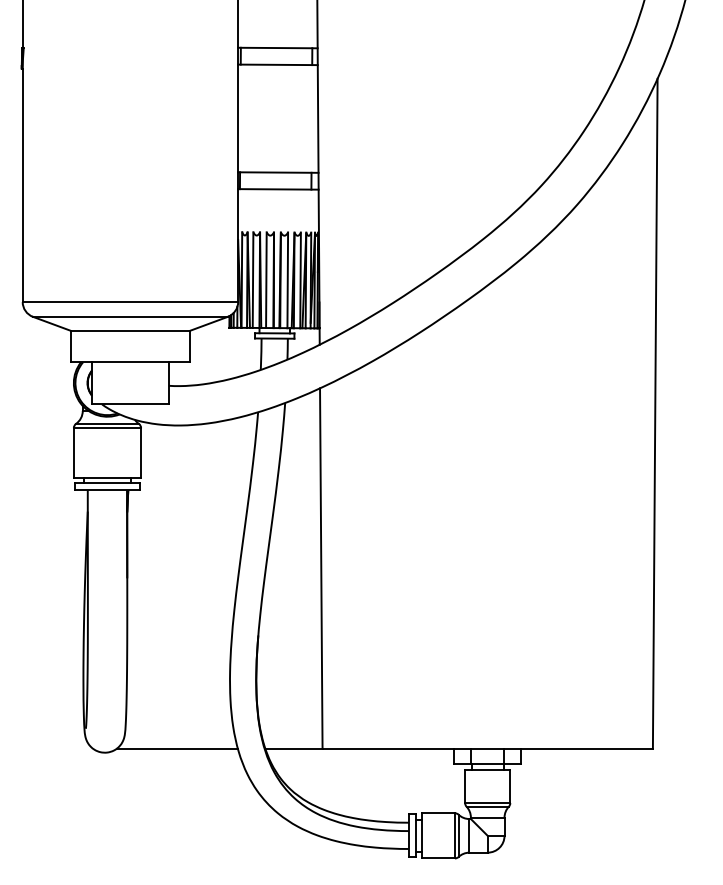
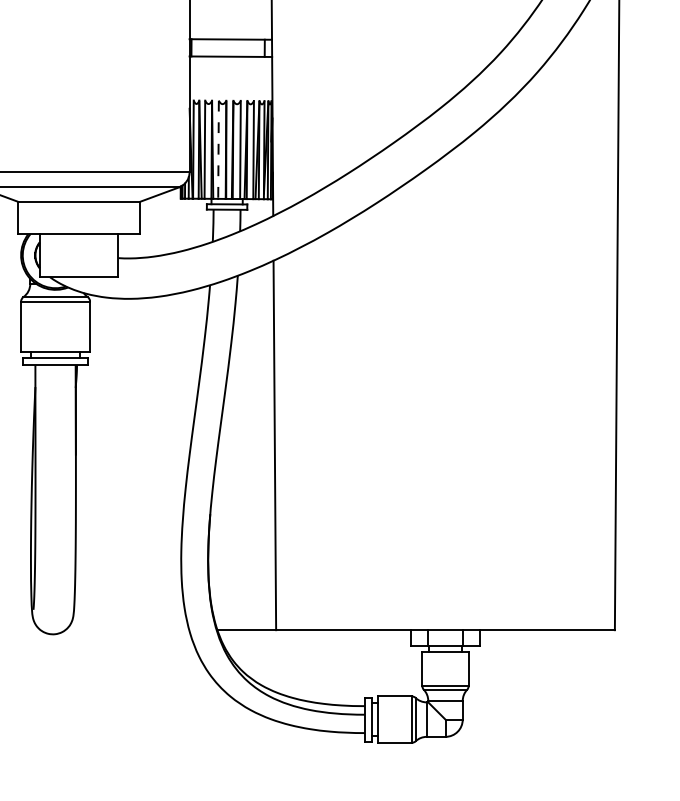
line: (266, 280) -> (218, 150), solid -> dashed
line: (176, 748) -> (126, 630), removed

